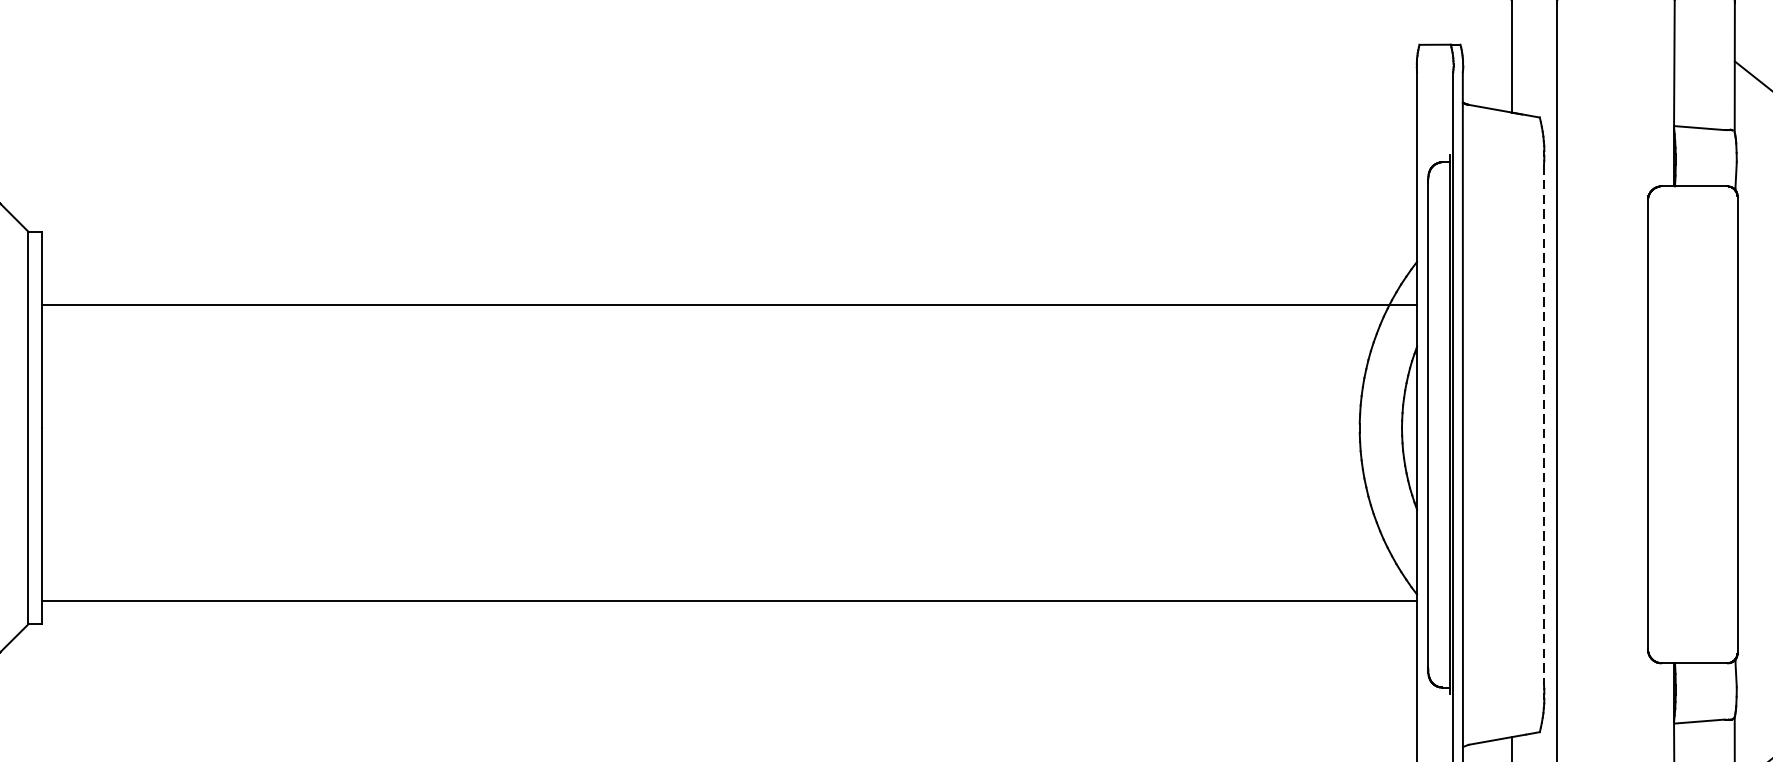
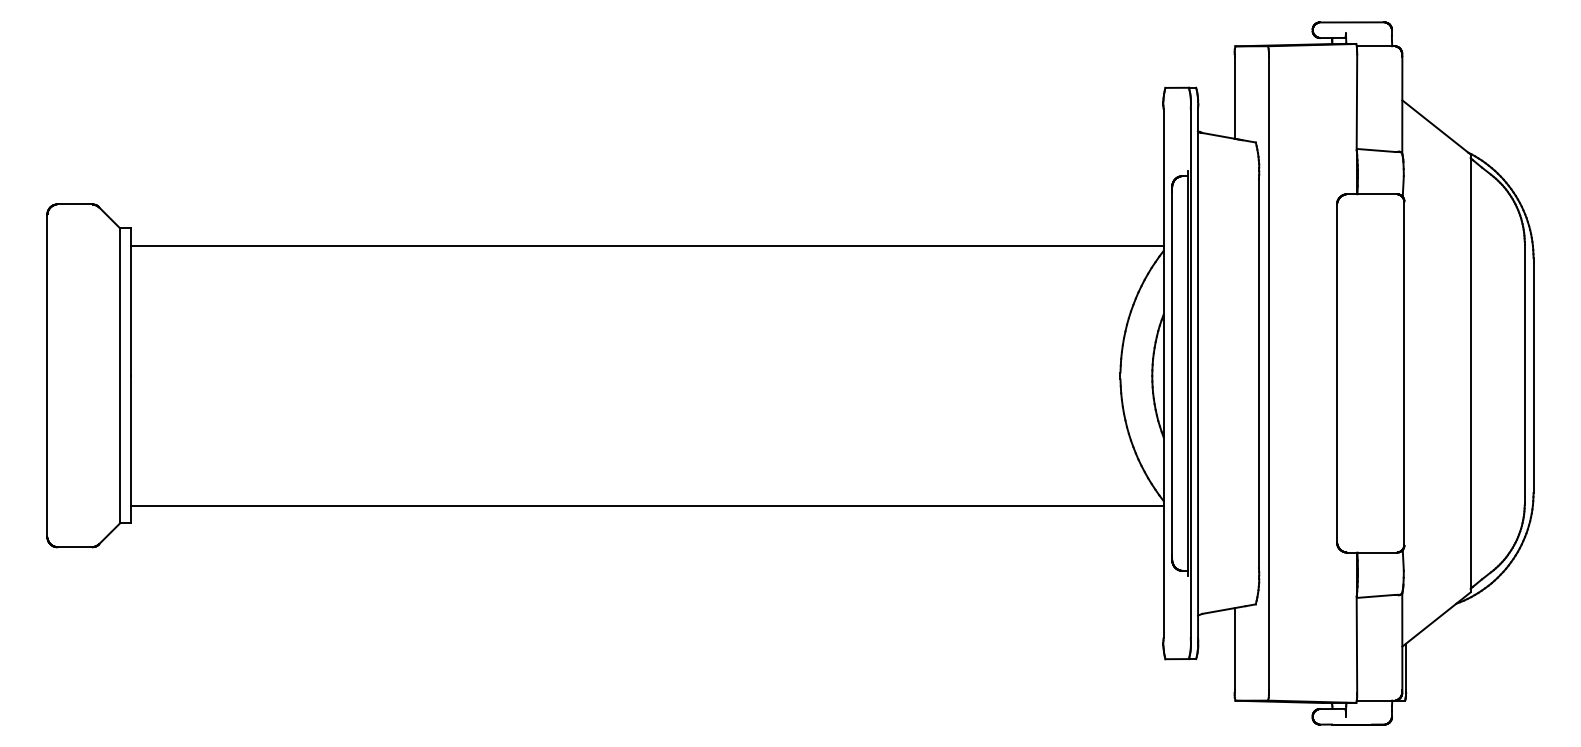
line: (728, 305) -> (646, 246), moved
line: (1543, 424) -> (1258, 373), dashed -> solid

